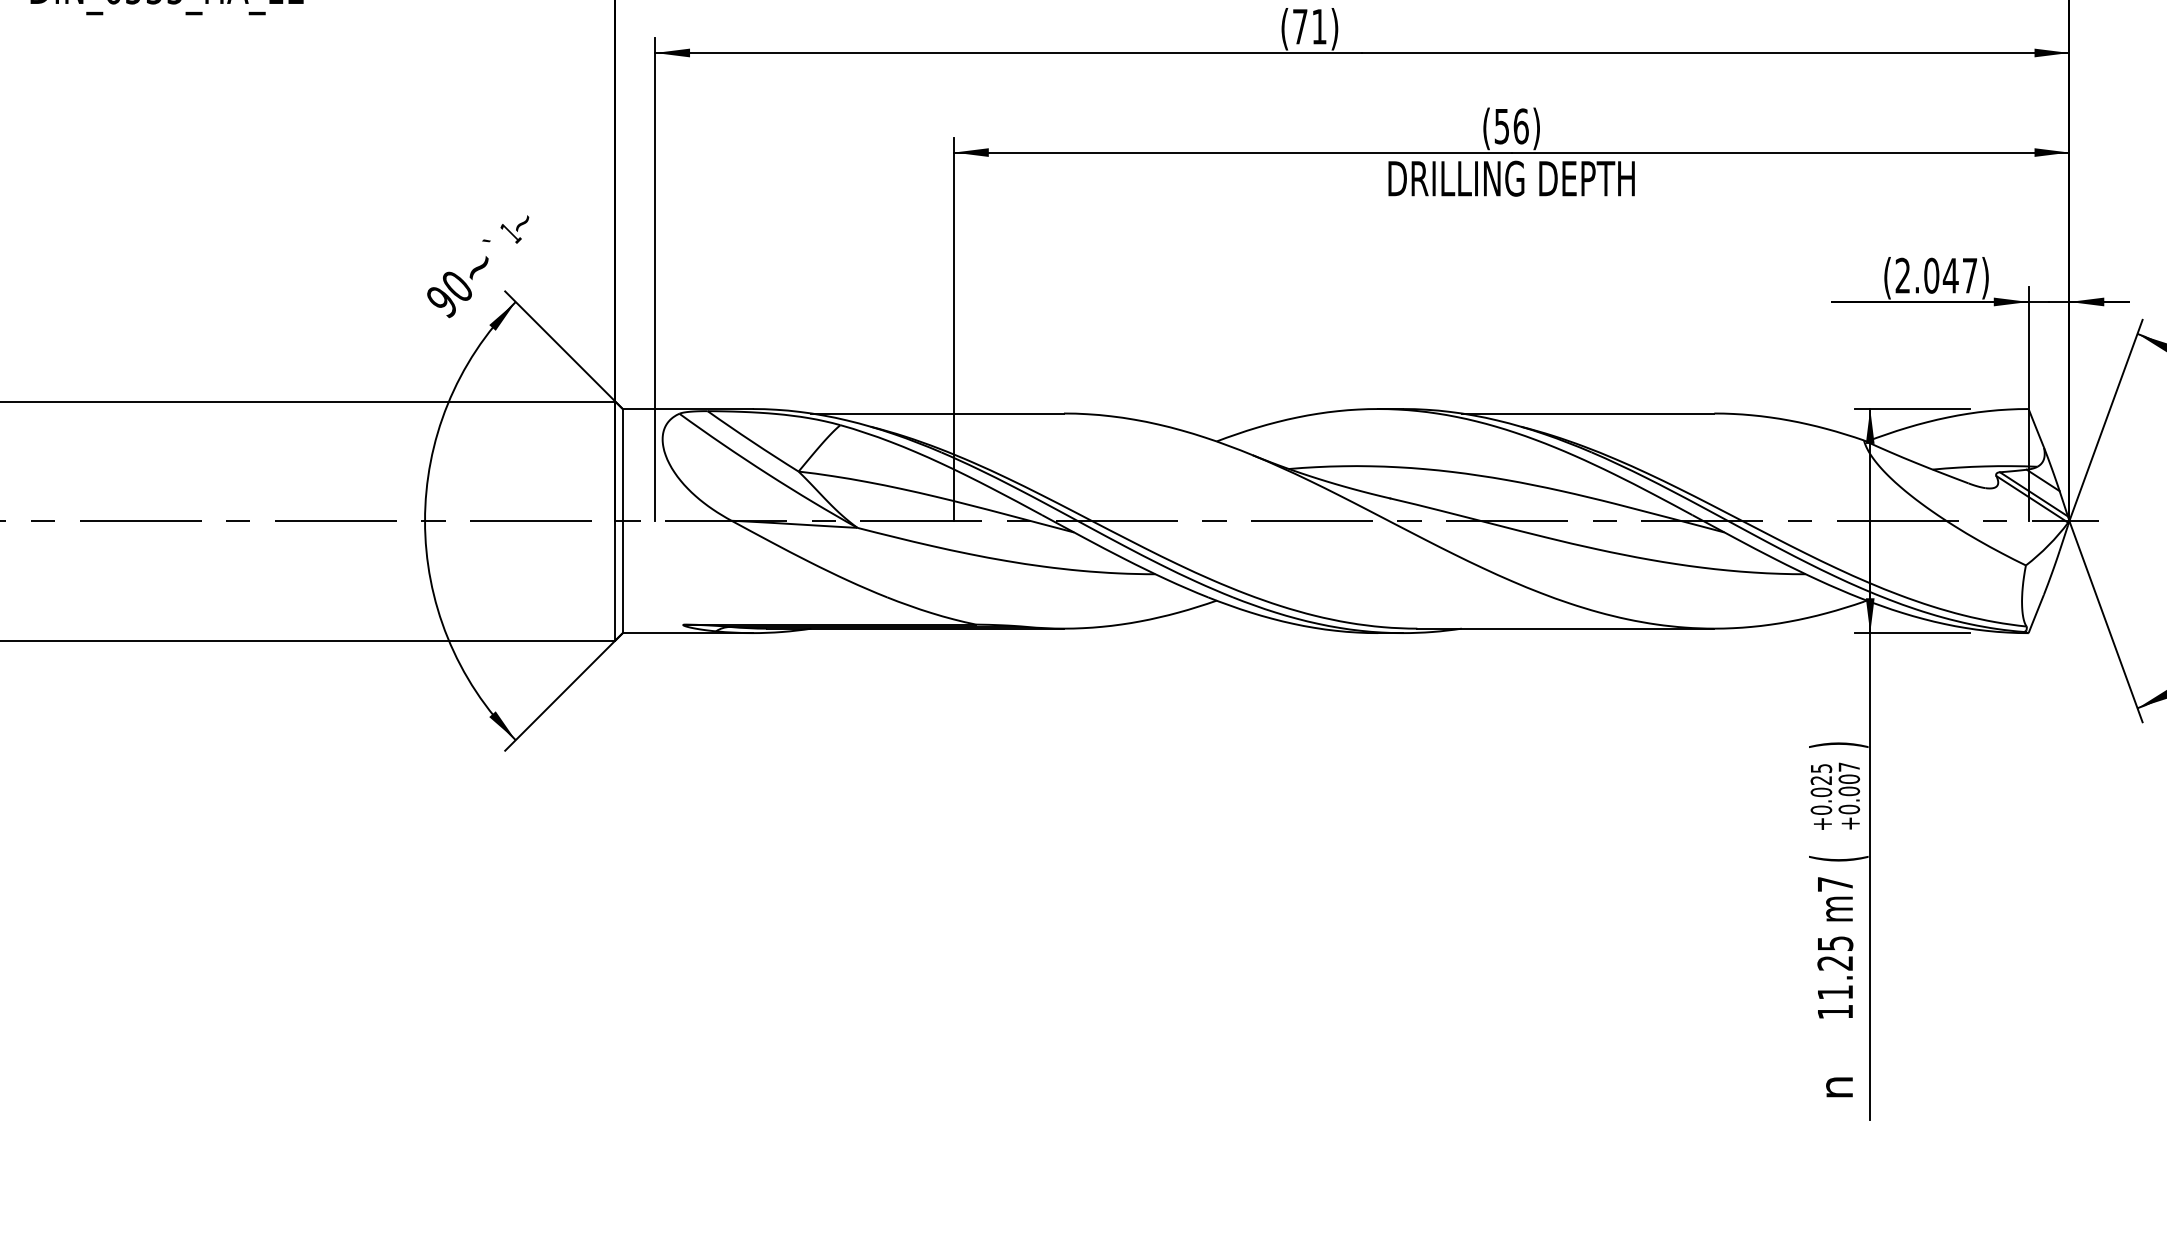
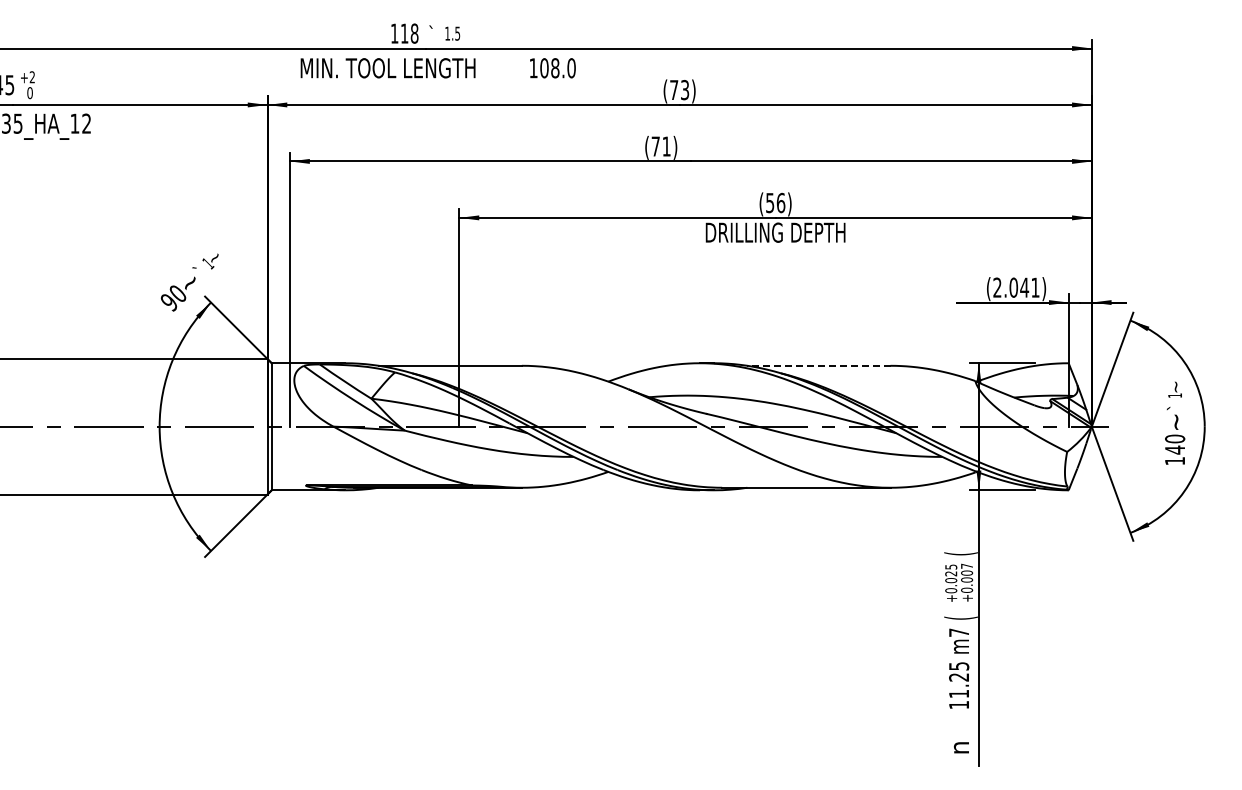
text: (1970, 275) -> (1035, 287), (2.047) -> (2.041)
line: (1587, 412) -> (818, 365), solid -> dashed
text: (1837, 744) -> (960, 553), ) -> (

